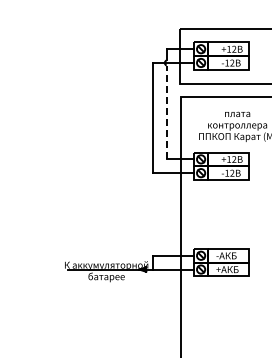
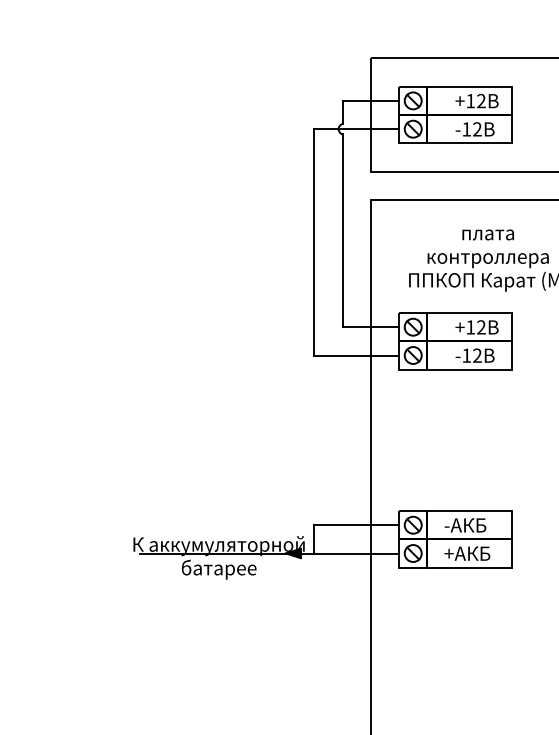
line: (166, 112) -> (342, 230), dashed -> solid

